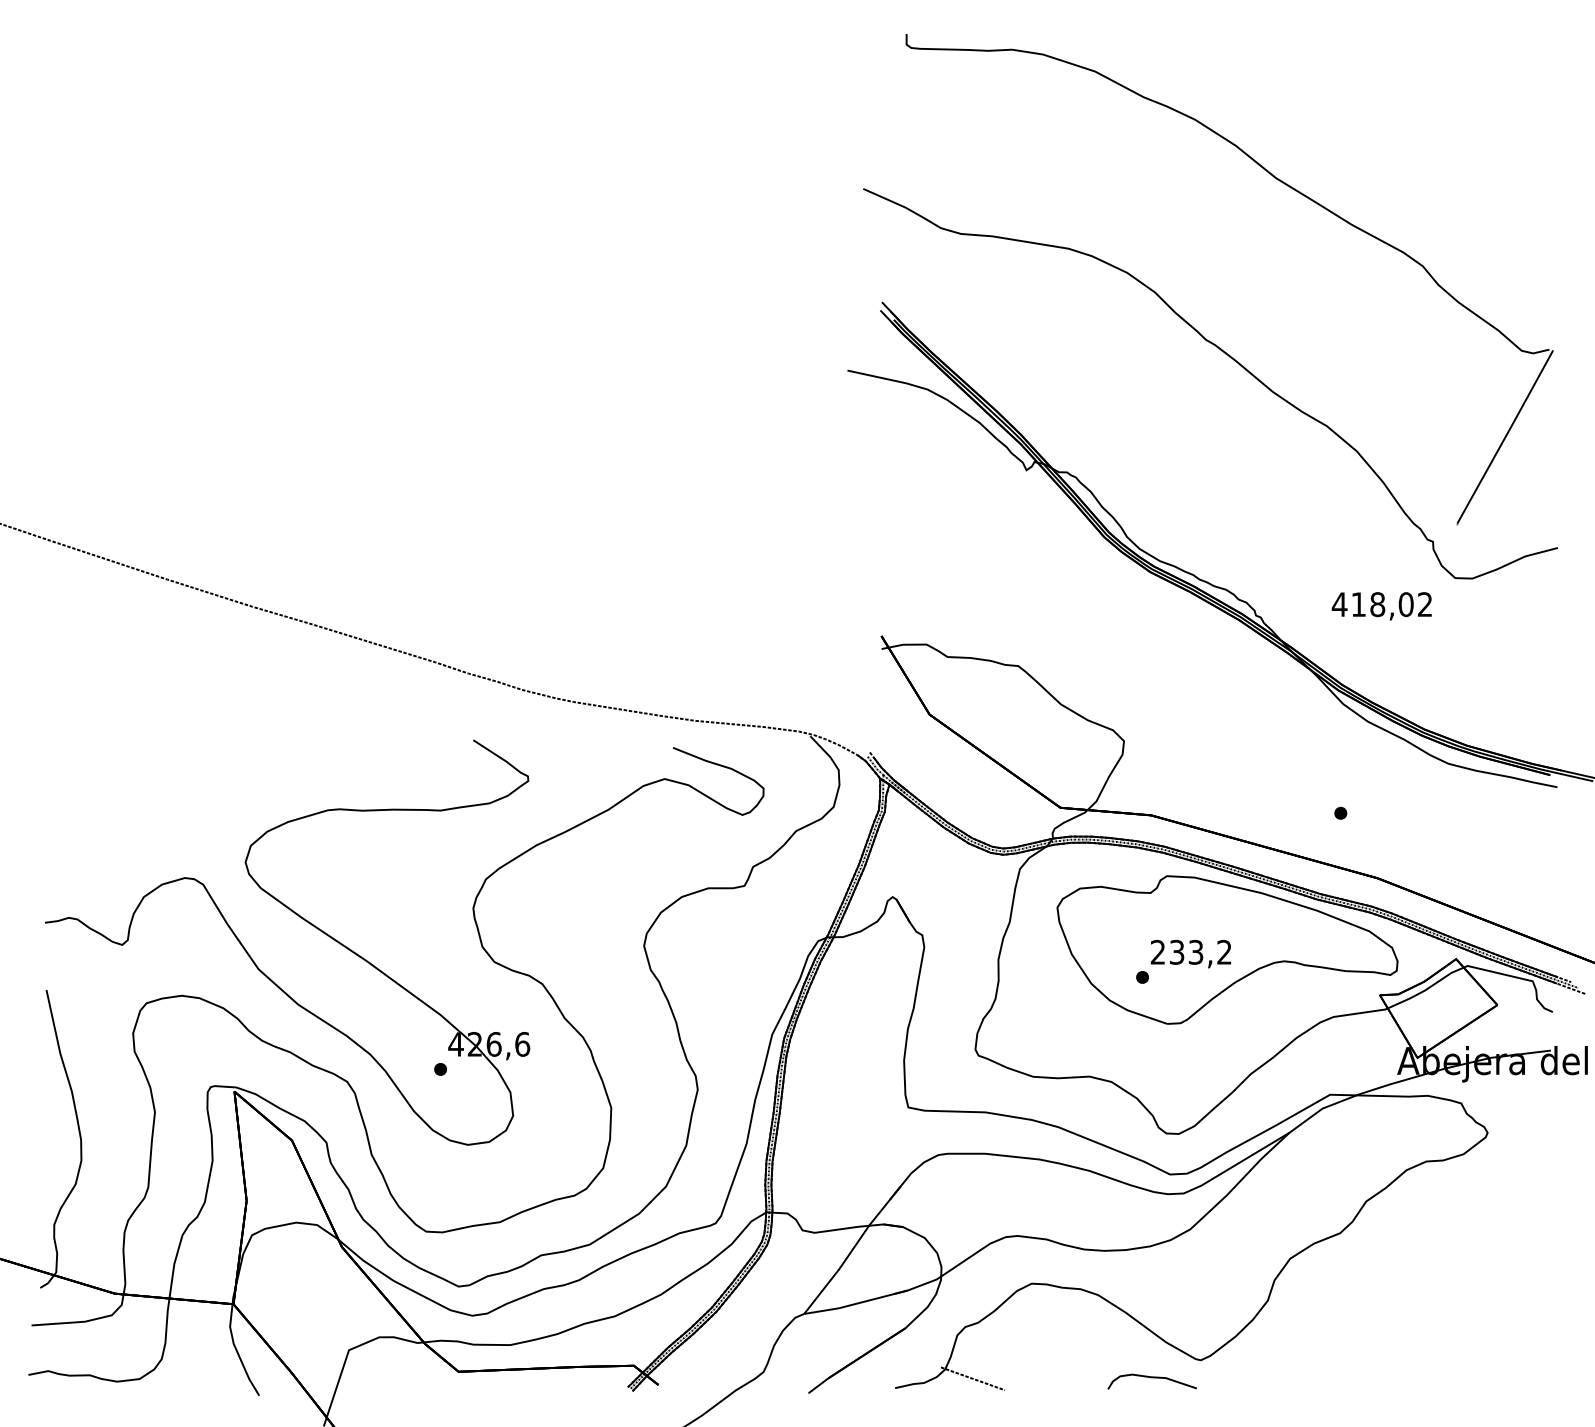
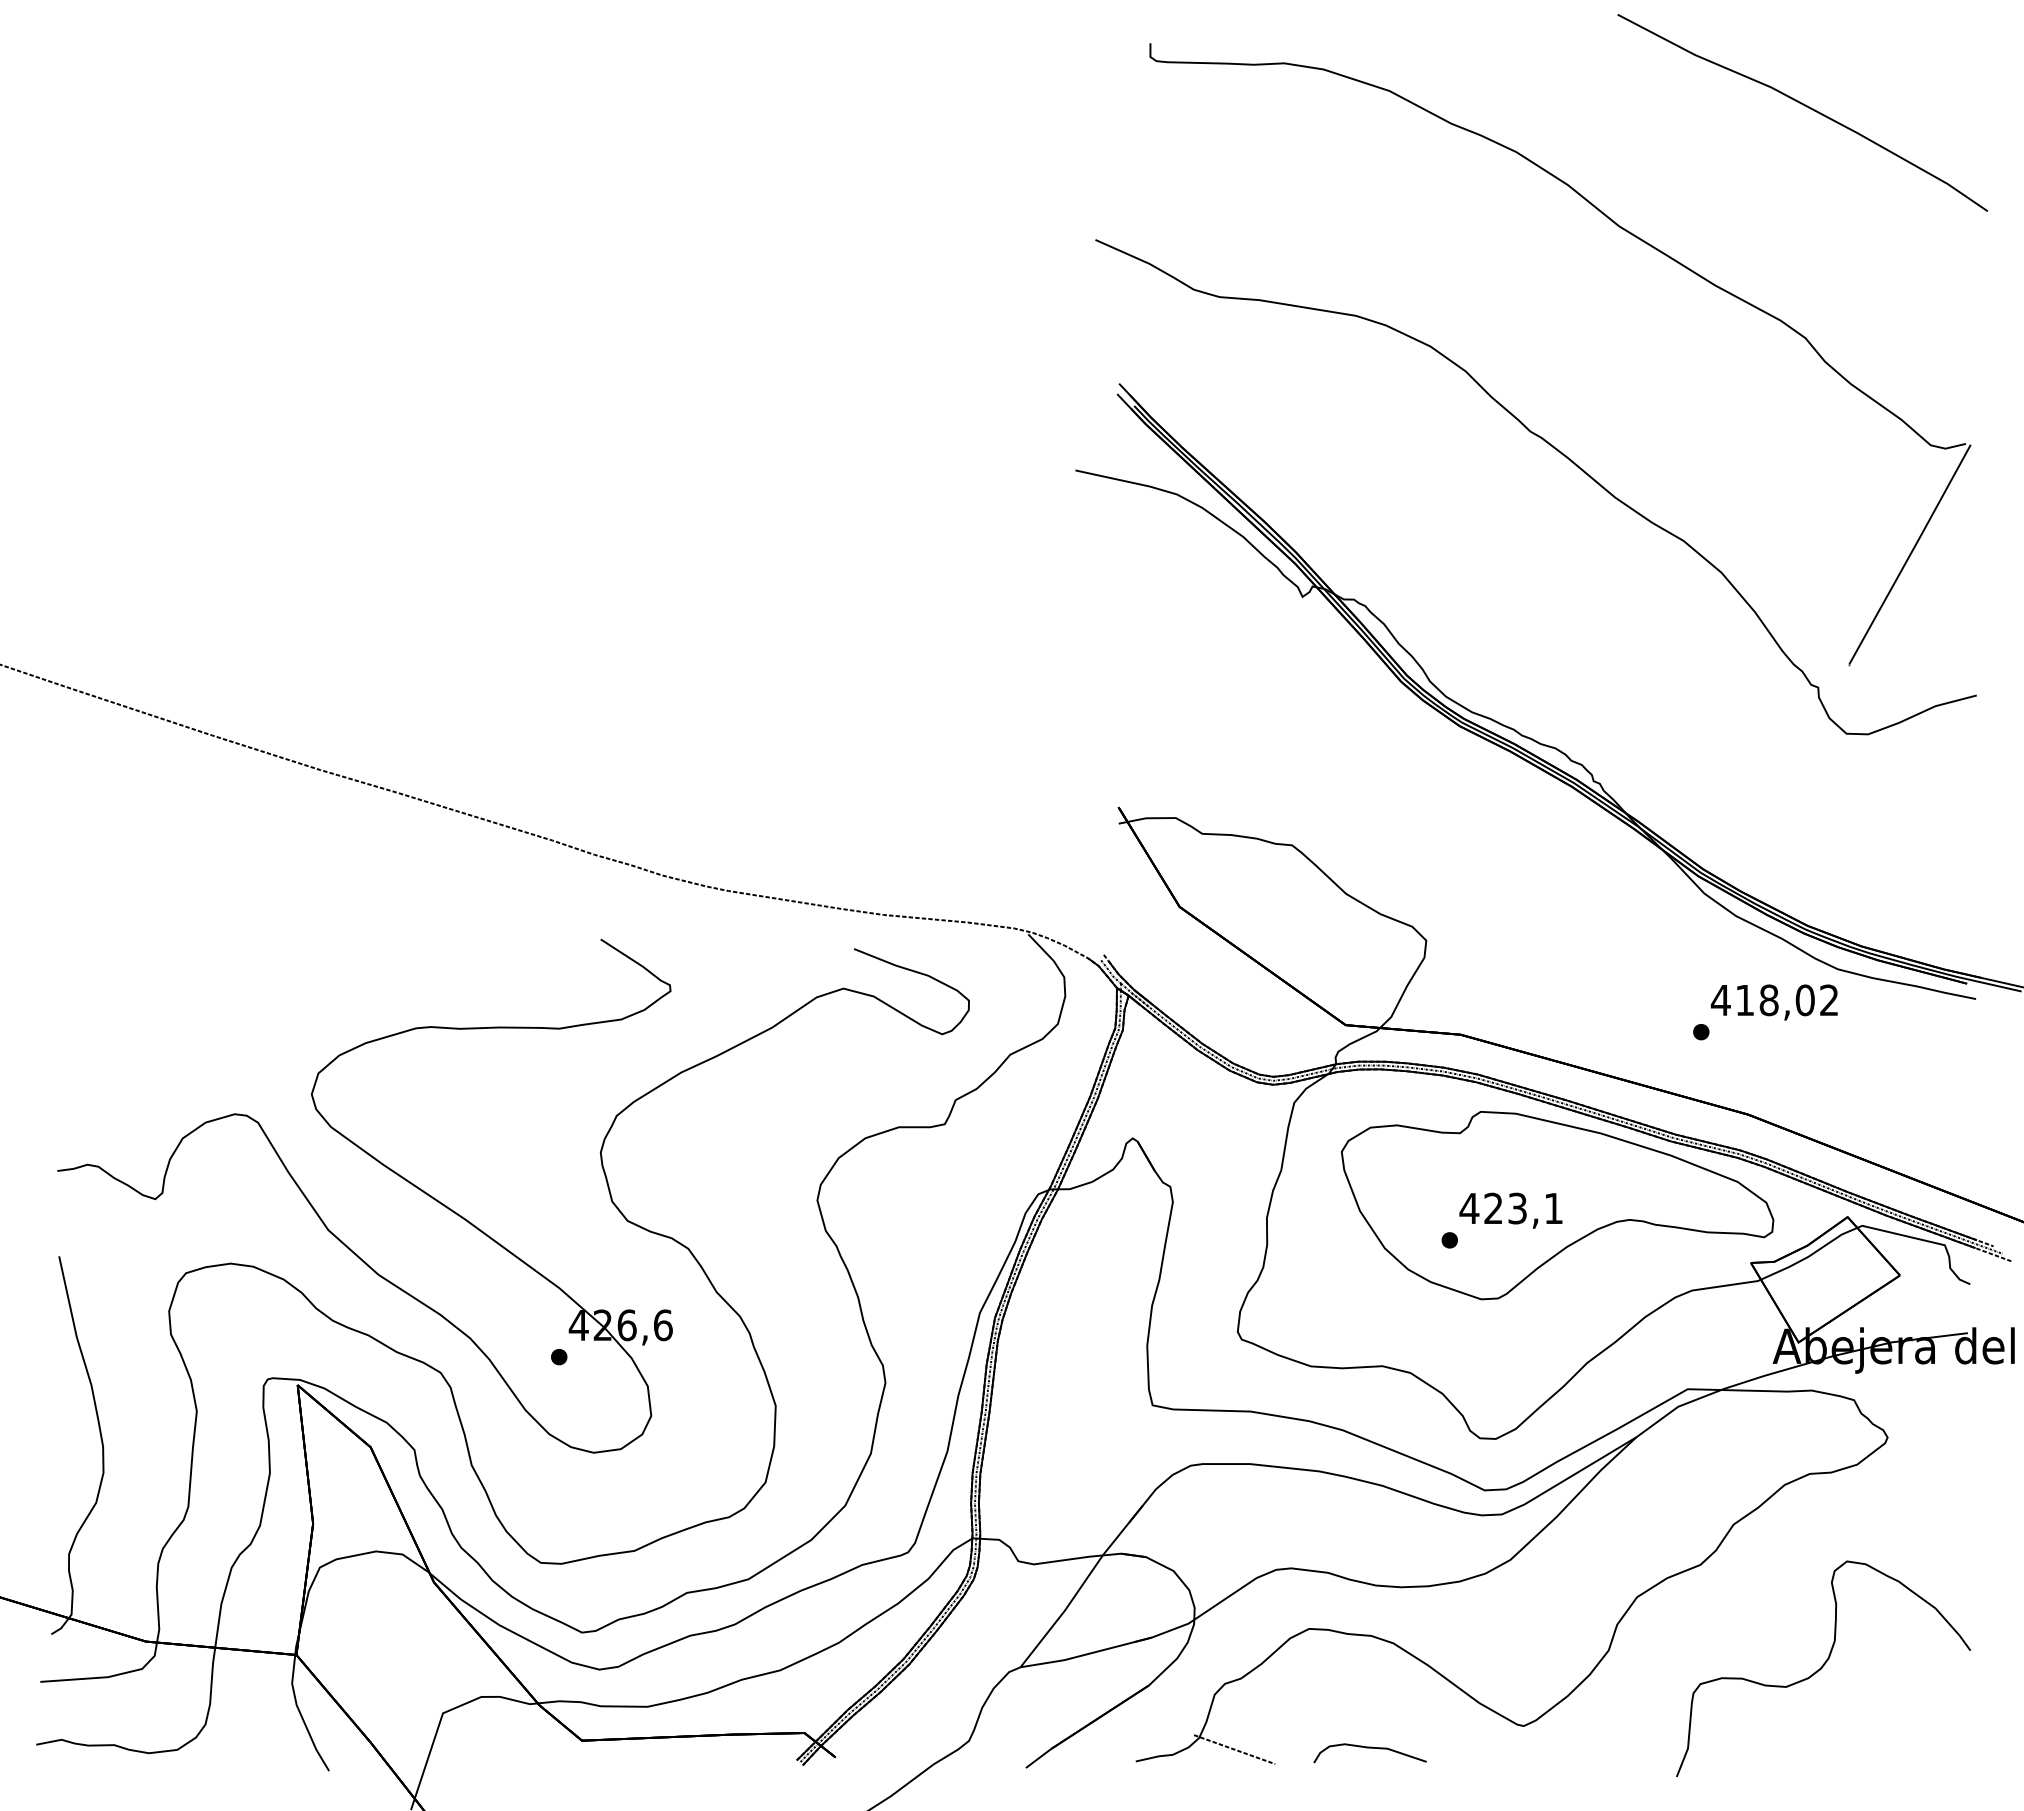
part: (1422, 83) -> (1804, 106), added
text: (1381, 606) -> (1773, 1002), moved
text: (1190, 952) -> (1510, 1208), 233,2 -> 423,1
curve: (1437, 1314) -> (1823, 1667), added
curve: (1151, 1377) -> (1369, 1748), moved

